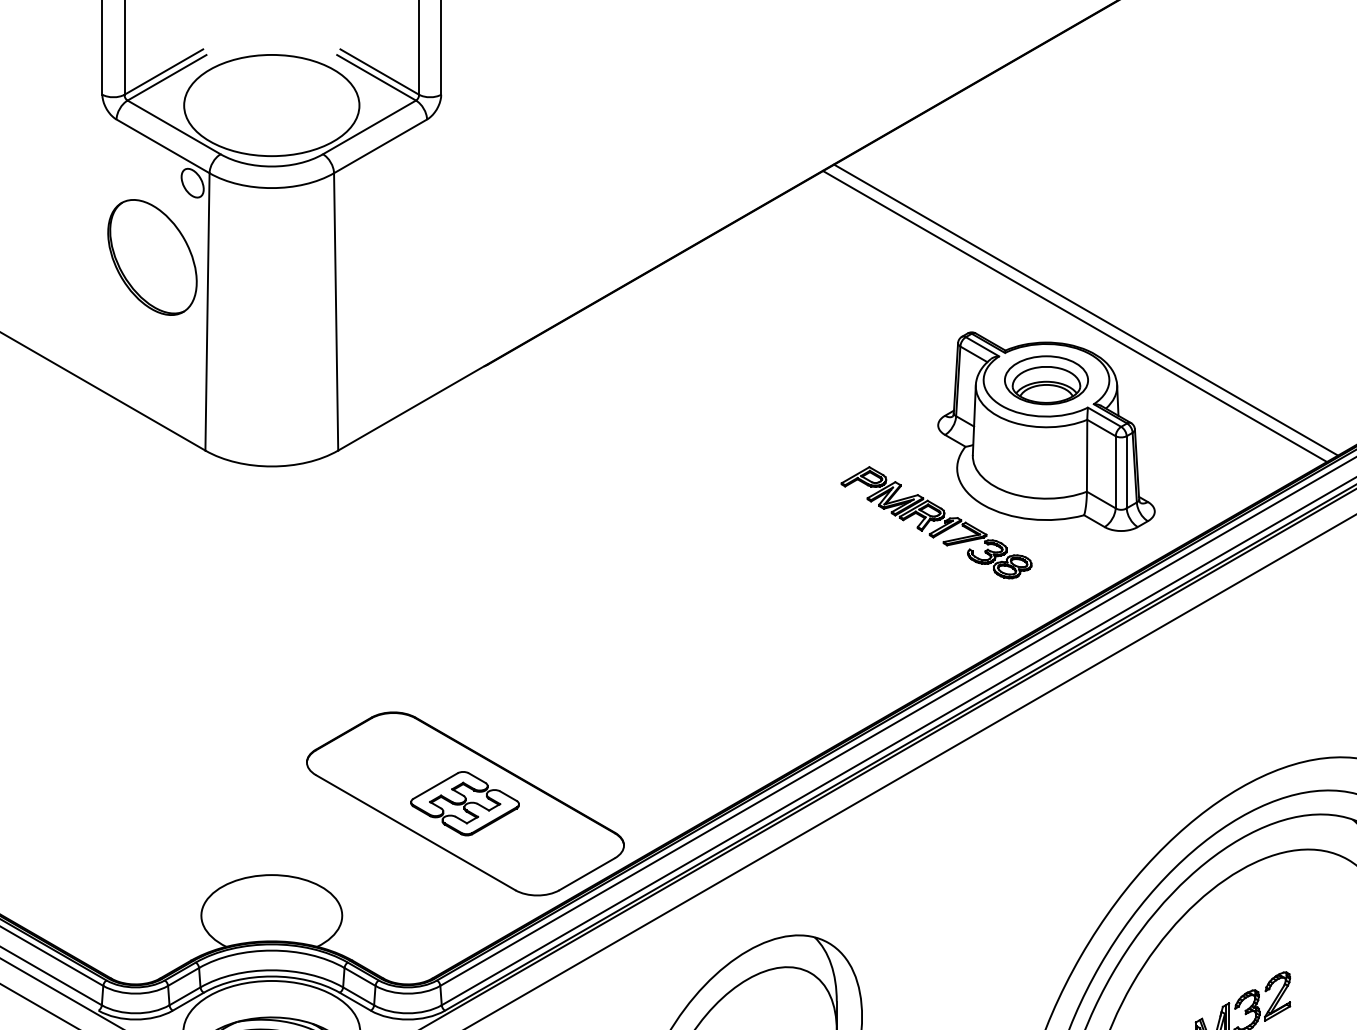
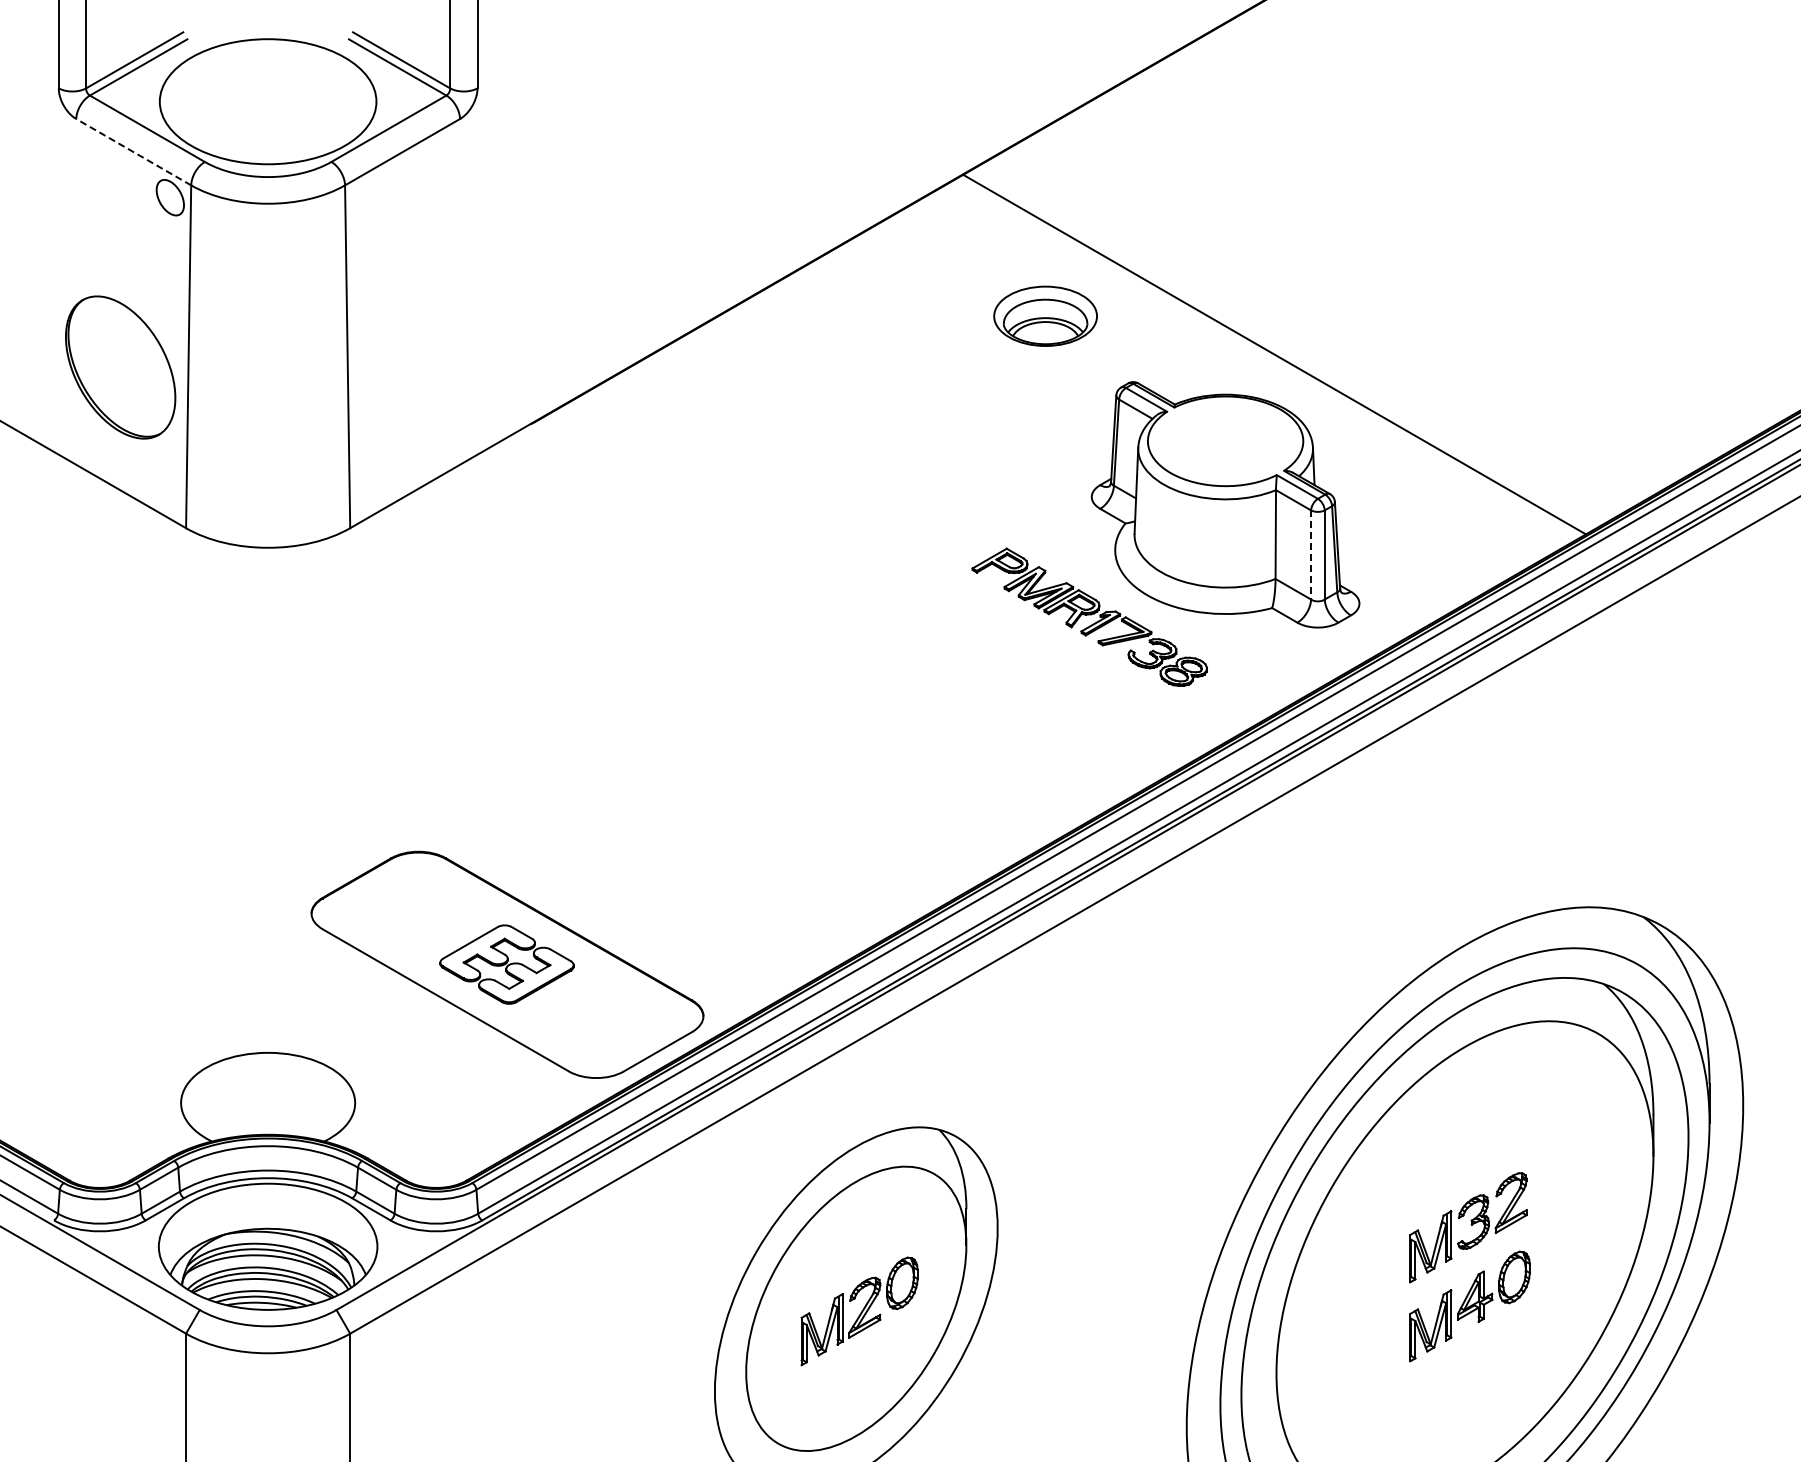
line: (162, 145) -> (133, 151), solid -> dashed
part: (152, 257) -> (120, 367), moved
line: (1074, 316) -> (1260, 362), removed
part: (1046, 379) -> (1045, 315), moved
line: (1115, 471) -> (1311, 554), solid -> dashed

